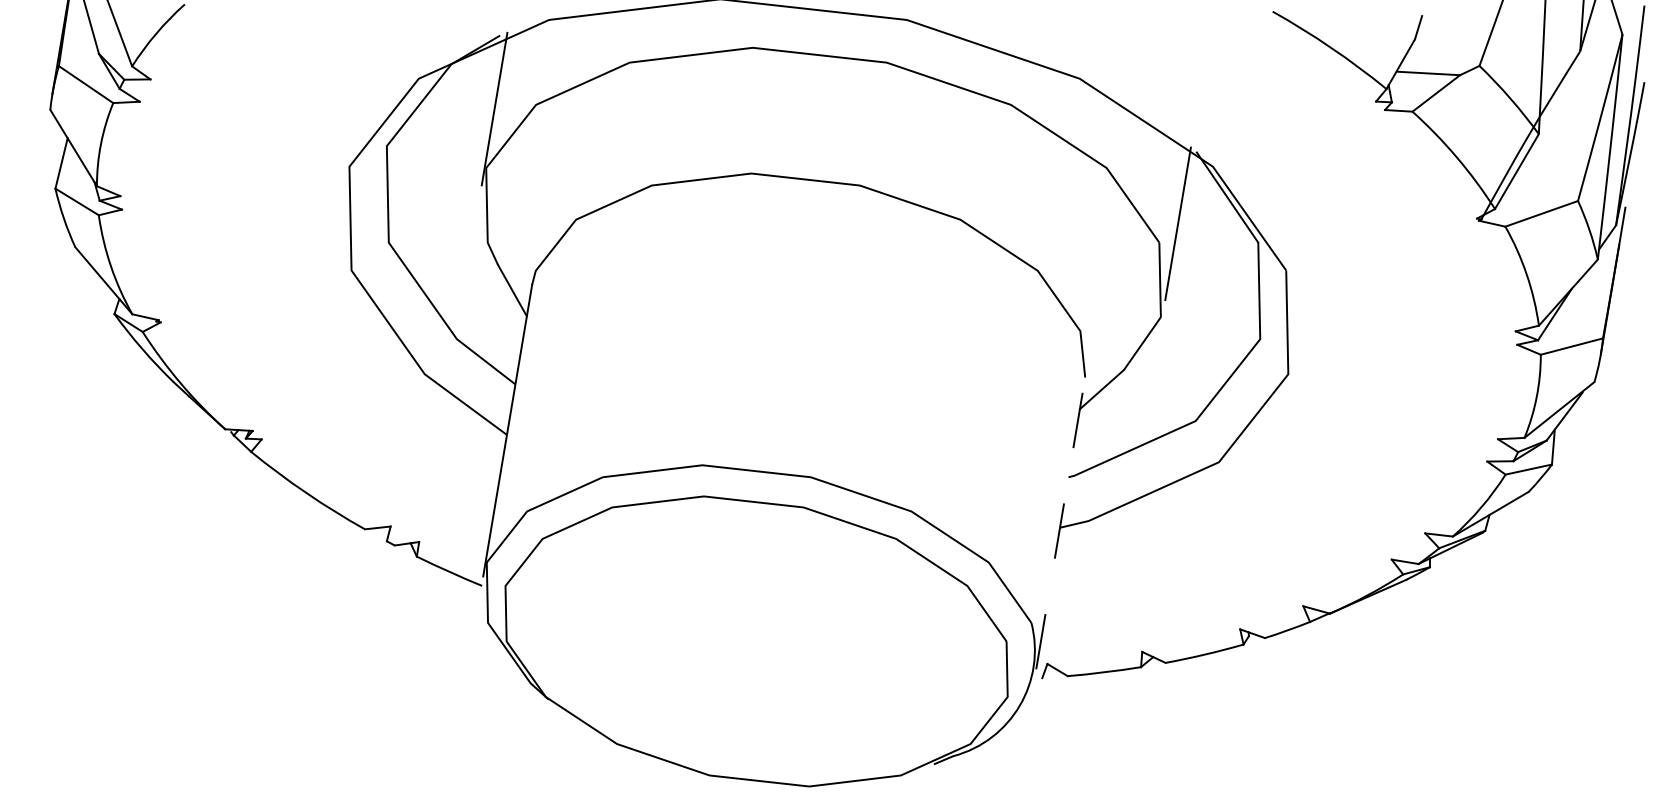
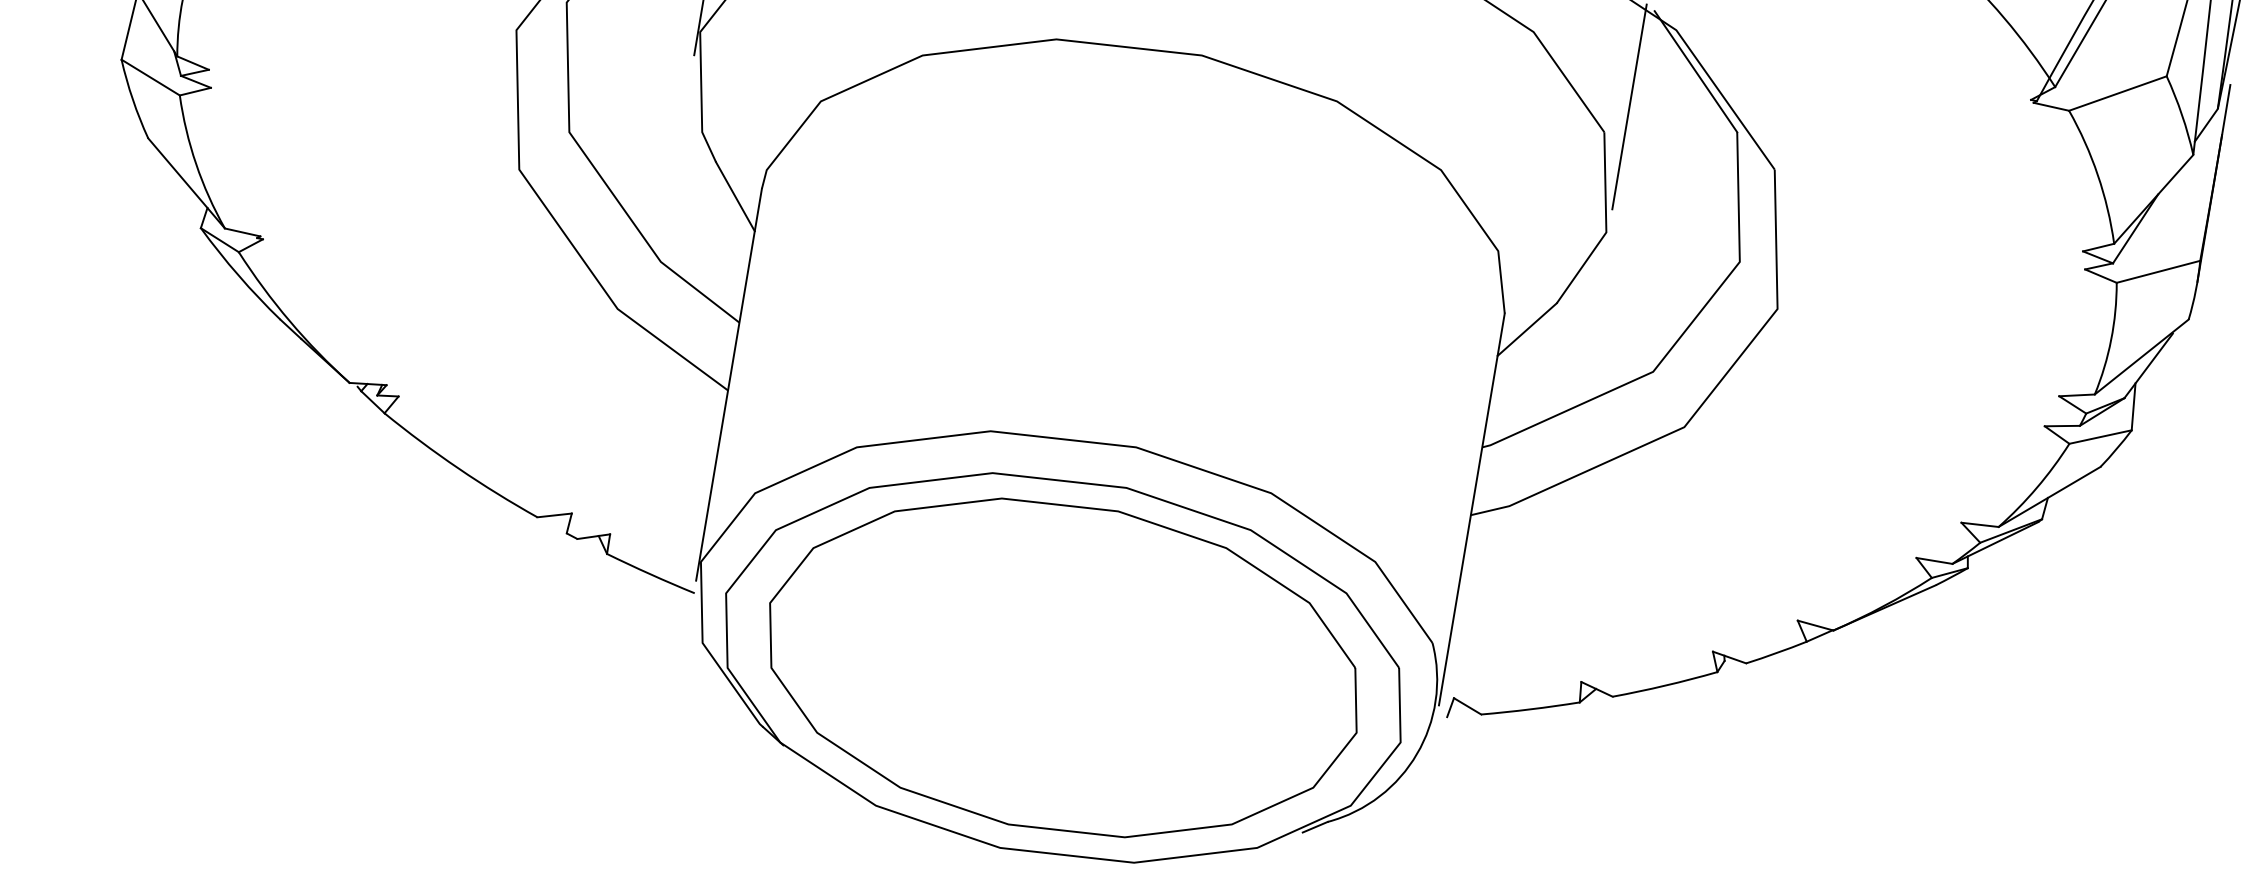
line: (1060, 523) -> (1471, 509), dashed -> solid
part: (756, 641) -> (1063, 667), added

